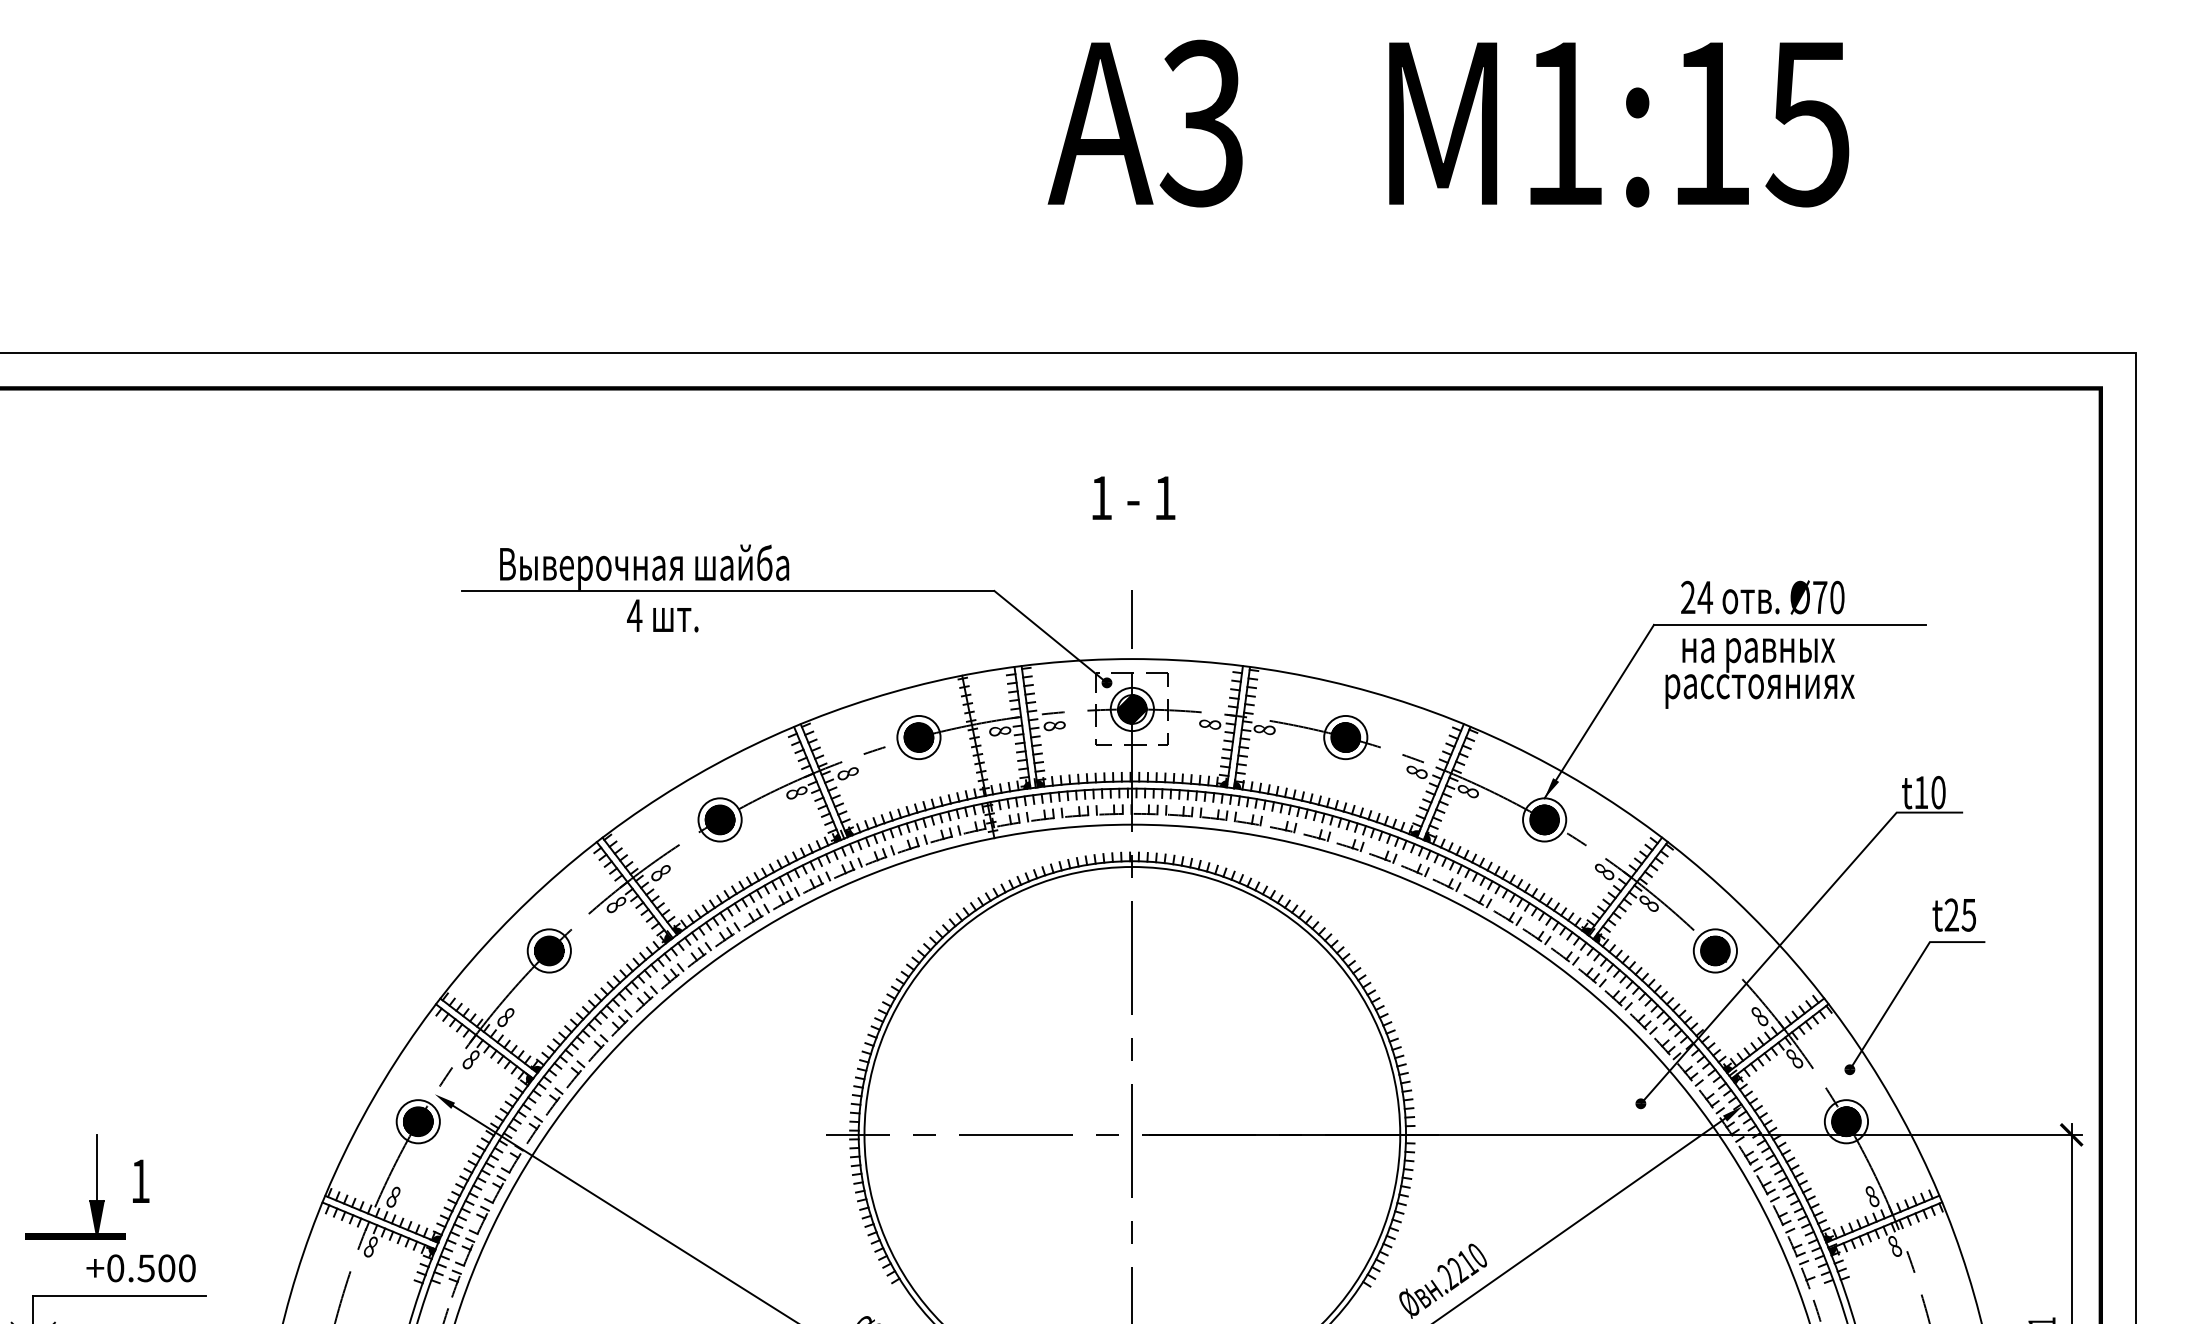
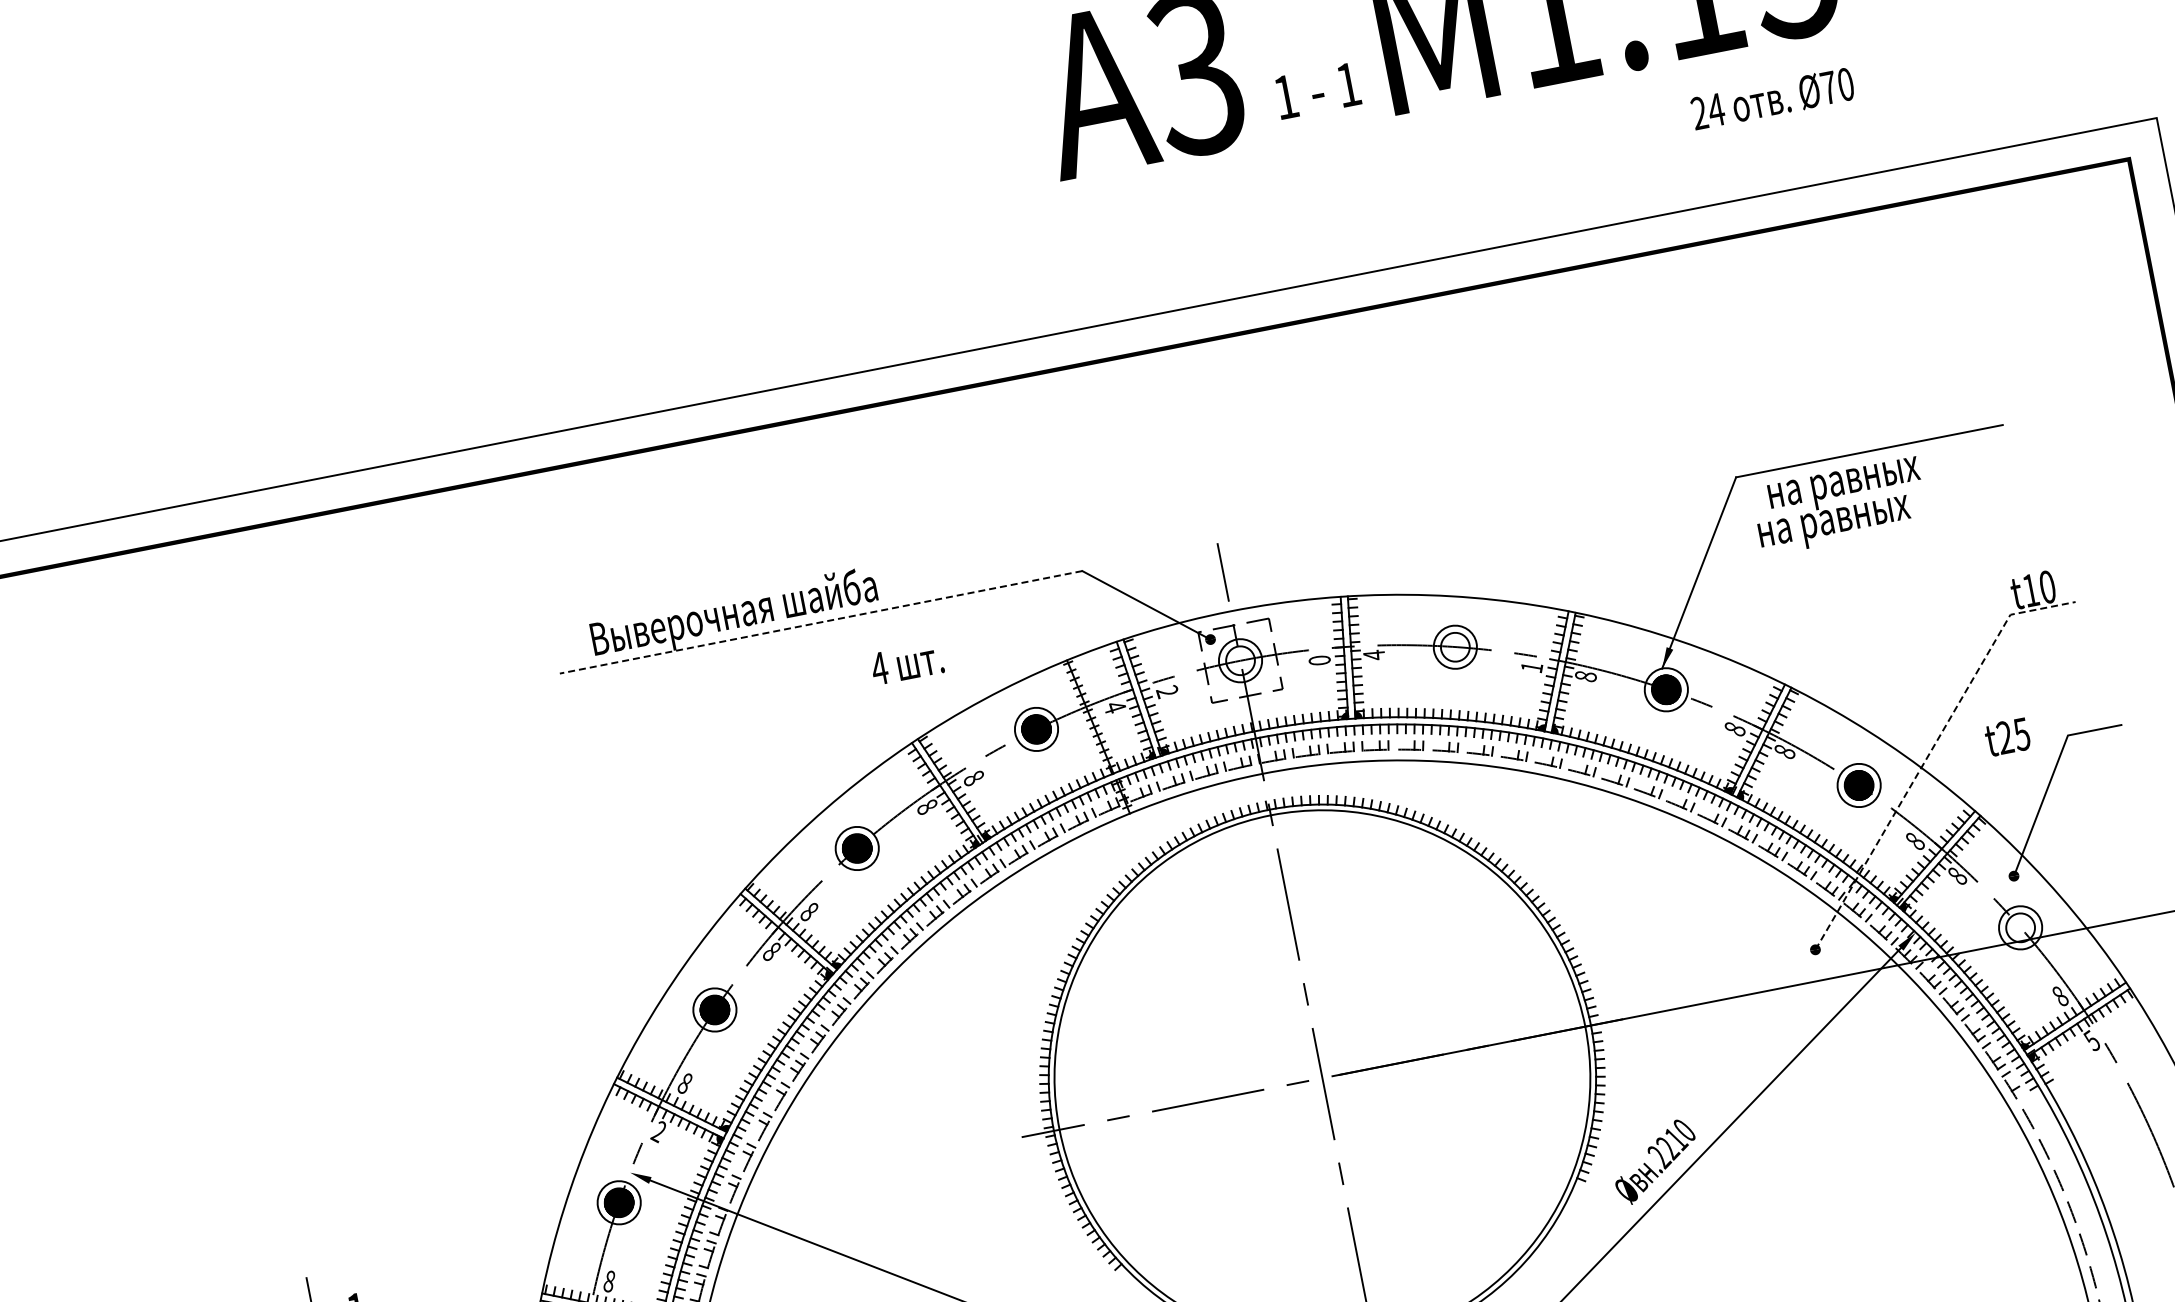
text: (1133, 497) -> (1317, 90), moved
line: (727, 591) -> (820, 622), solid -> dashed
text: (1762, 597) -> (1772, 98), moved
text: (662, 615) -> (906, 663), moved
text: (1759, 691) -> (1852, 522), расстояниях -> на равных
hatch: (1131, 709) -> (1239, 660), removed
text: (1210, 724) -> (1320, 660), 8 -> 0
text: (1054, 725) -> (1167, 691), 8 -> 2
text: (1264, 730) -> (1374, 655), 8 -> 4
text: (1000, 731) -> (1115, 707), 8 -> 4
hatch: (1345, 737) -> (1455, 647), removed
text: (1417, 772) -> (1532, 667), 8 -> 1
text: (1953, 914) -> (2006, 736), moved
line: (1791, 932) -> (1930, 752), solid -> dashed
text: (470, 1059) -> (658, 1131), 8 -> 2
hatch: (1846, 1121) -> (2020, 927), removed
text: (1894, 1246) -> (2091, 1041), 8 -> 5

